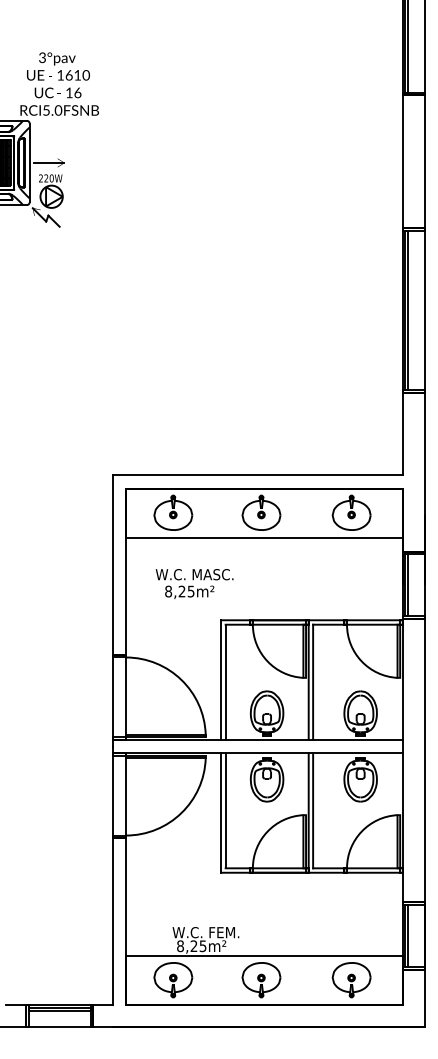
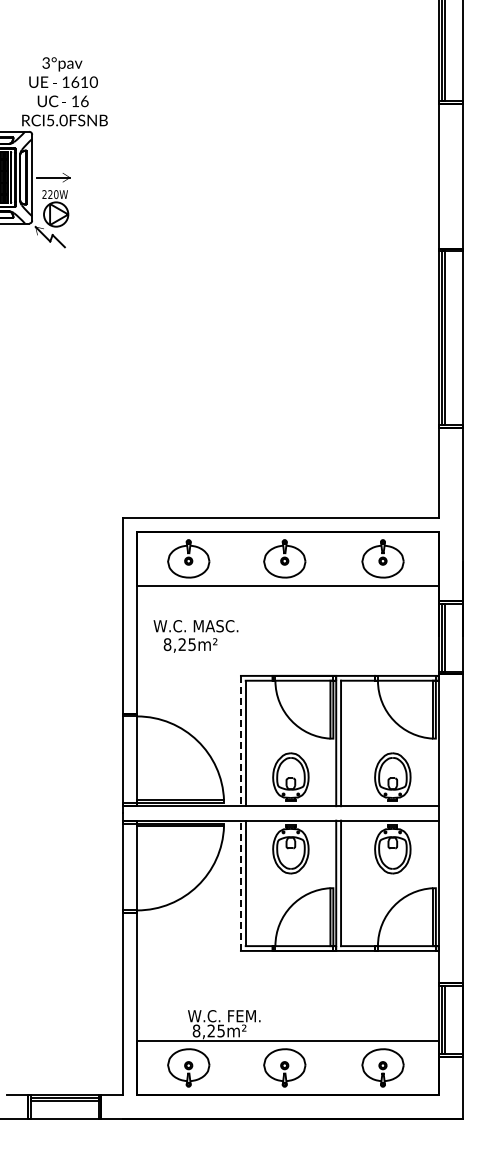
text: (194, 584) -> (195, 636), moved
line: (220, 680) -> (240, 741), solid -> dashed
line: (220, 812) -> (240, 885), solid -> dashed

